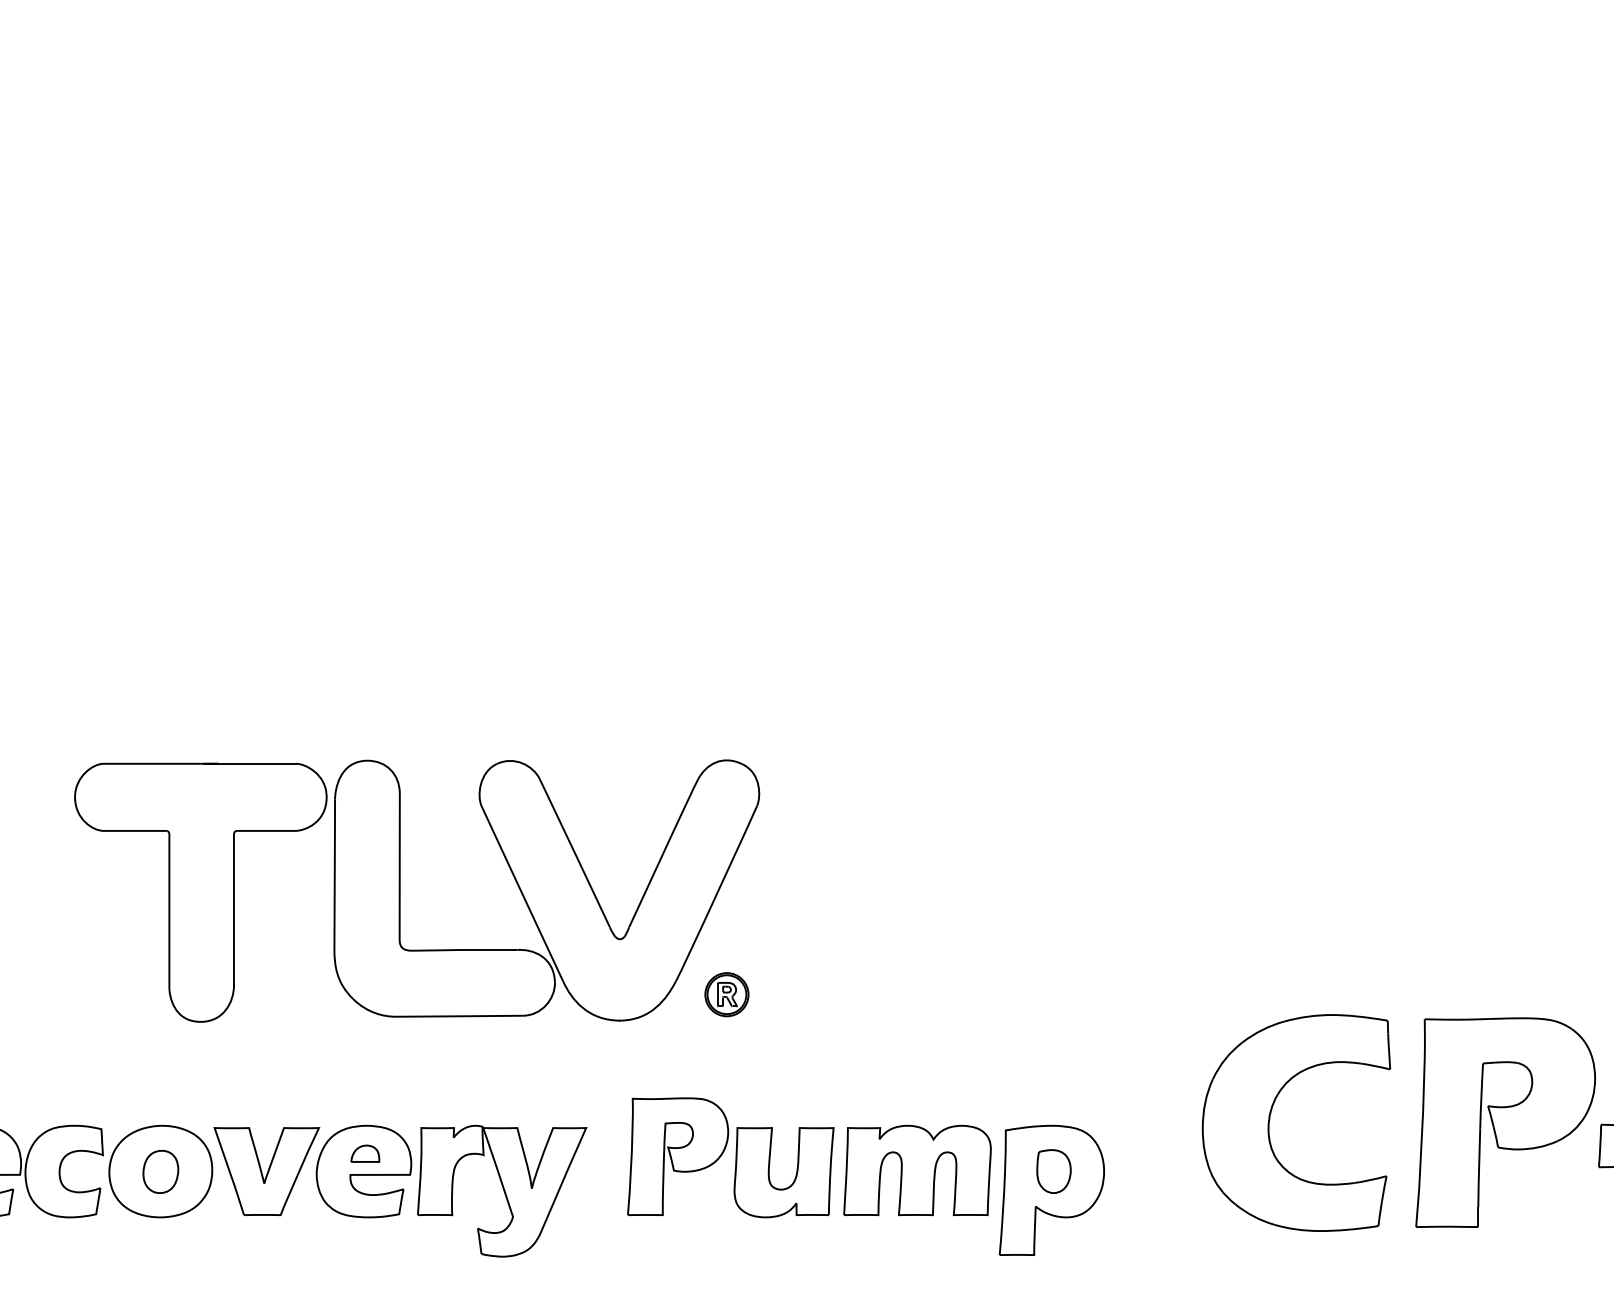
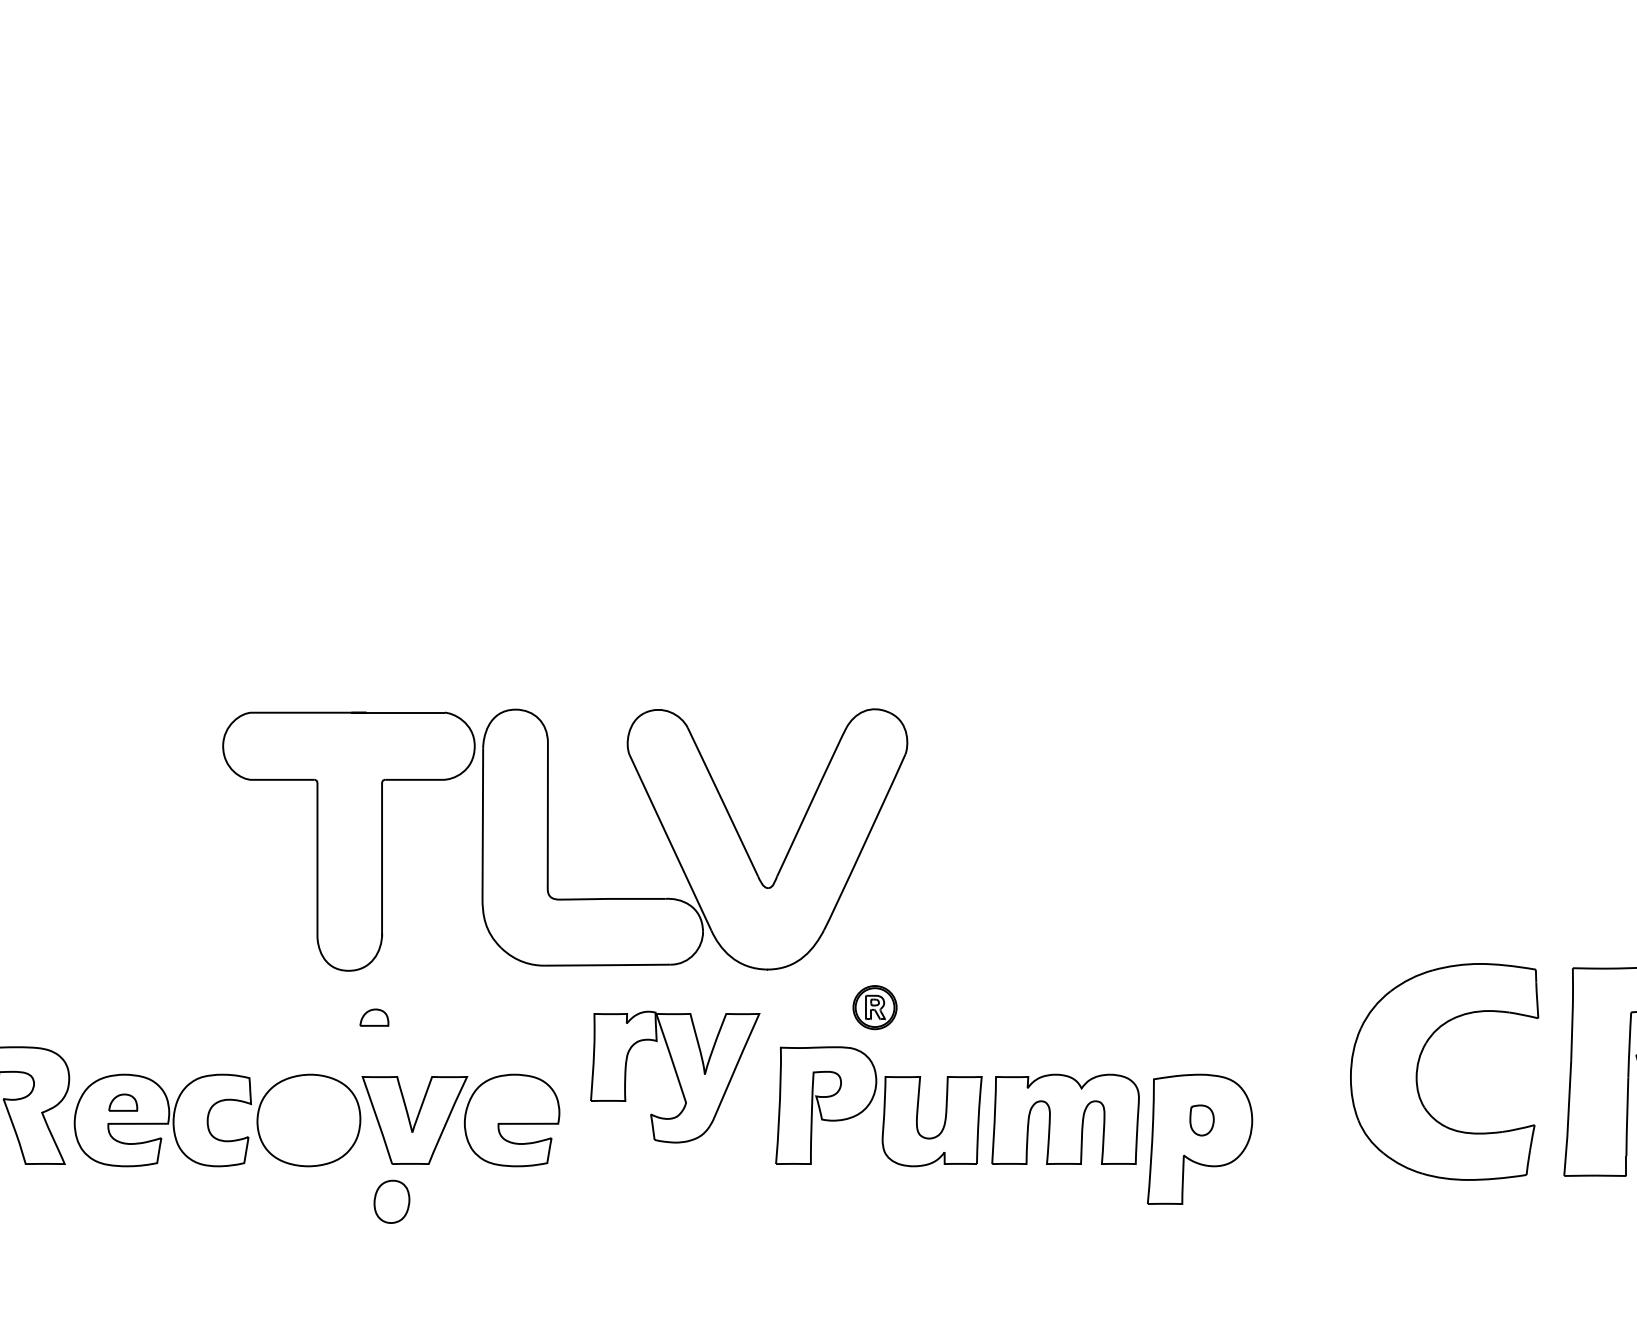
part: (726, 994) -> (874, 1007), moved
part: (365, 1153) -> (374, 1017), moved
part: (160, 1171) -> (391, 1201), moved
part: (1053, 1171) -> (1201, 1120), size x0.7
part: (502, 1190) -> (675, 1076), moved

